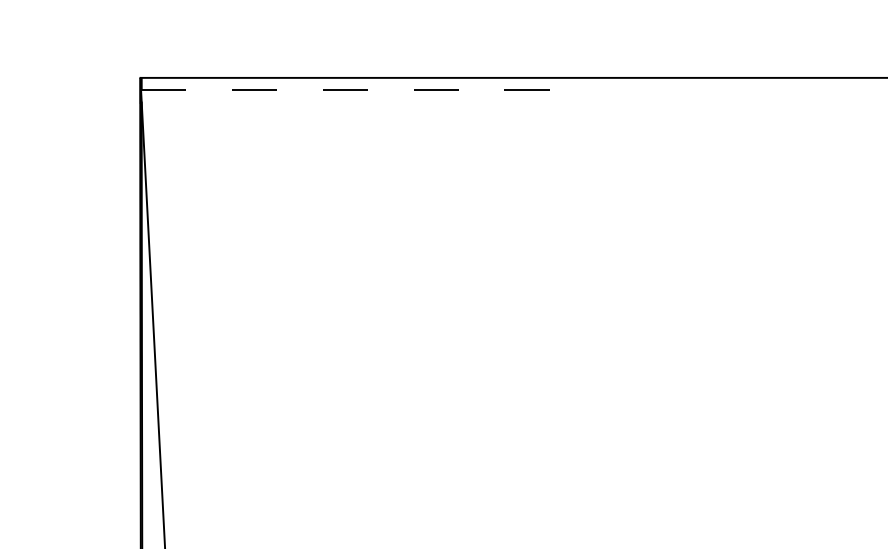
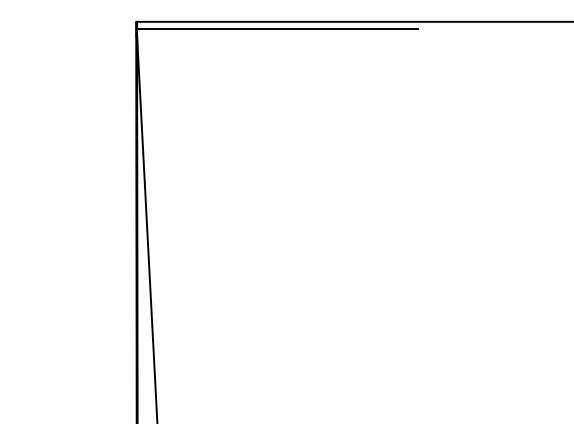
line: (368, 90) -> (277, 29), dashed -> solid

